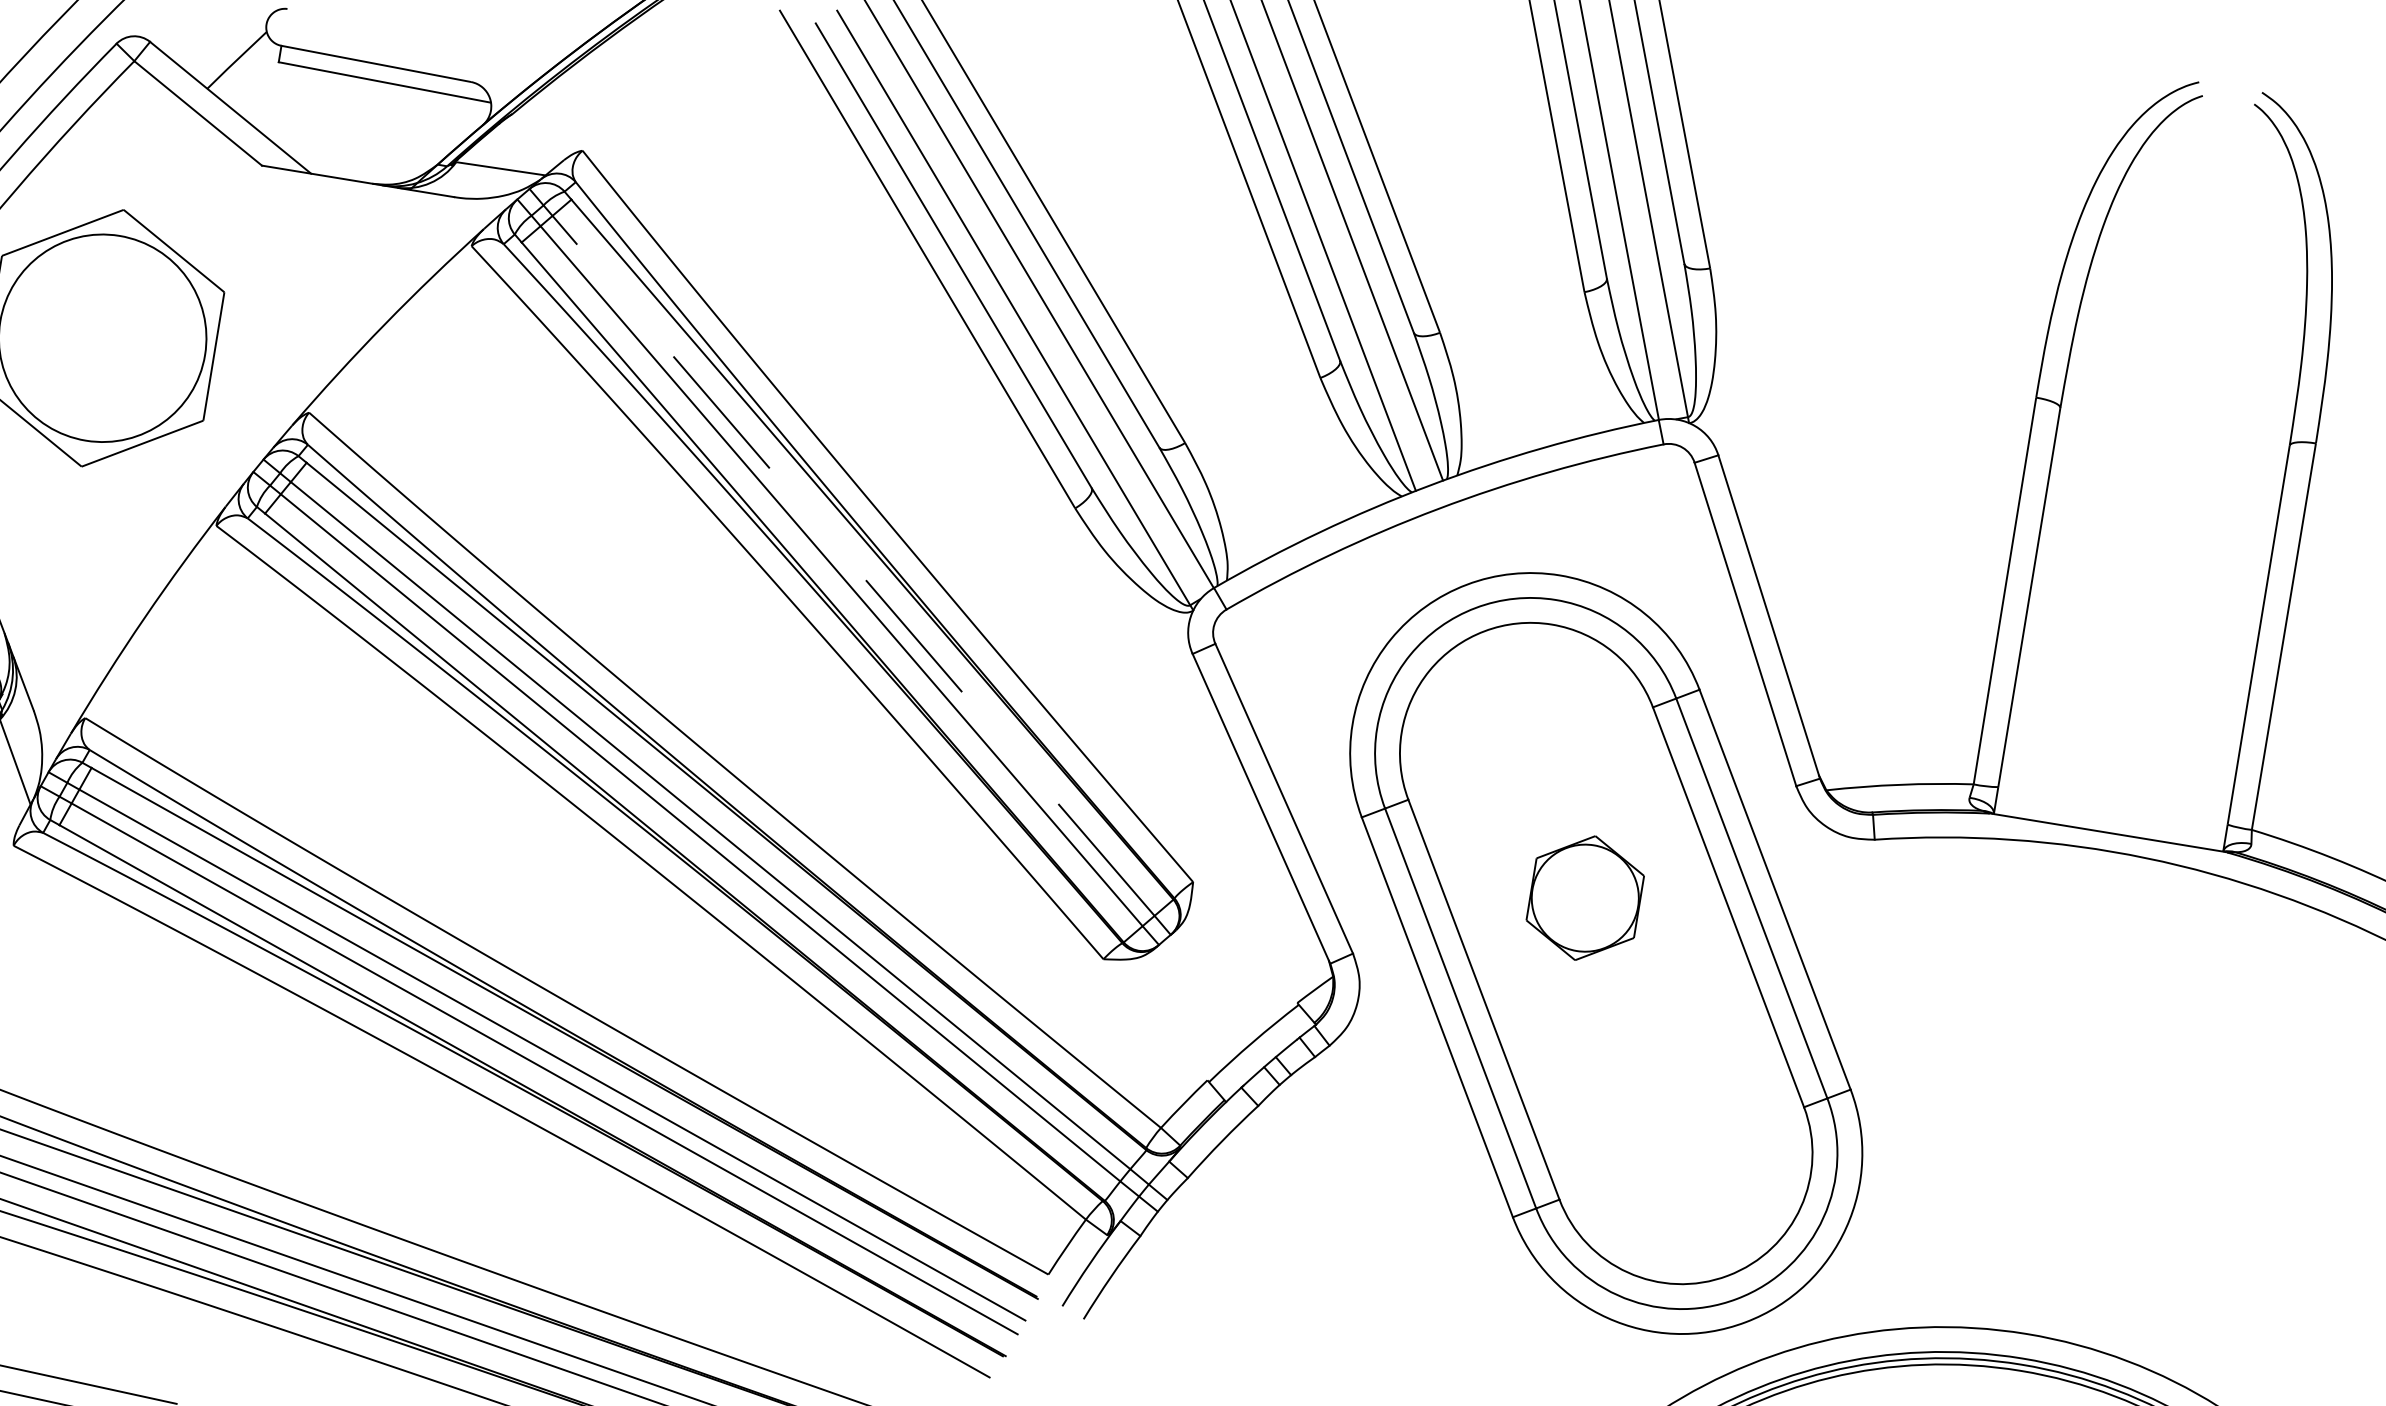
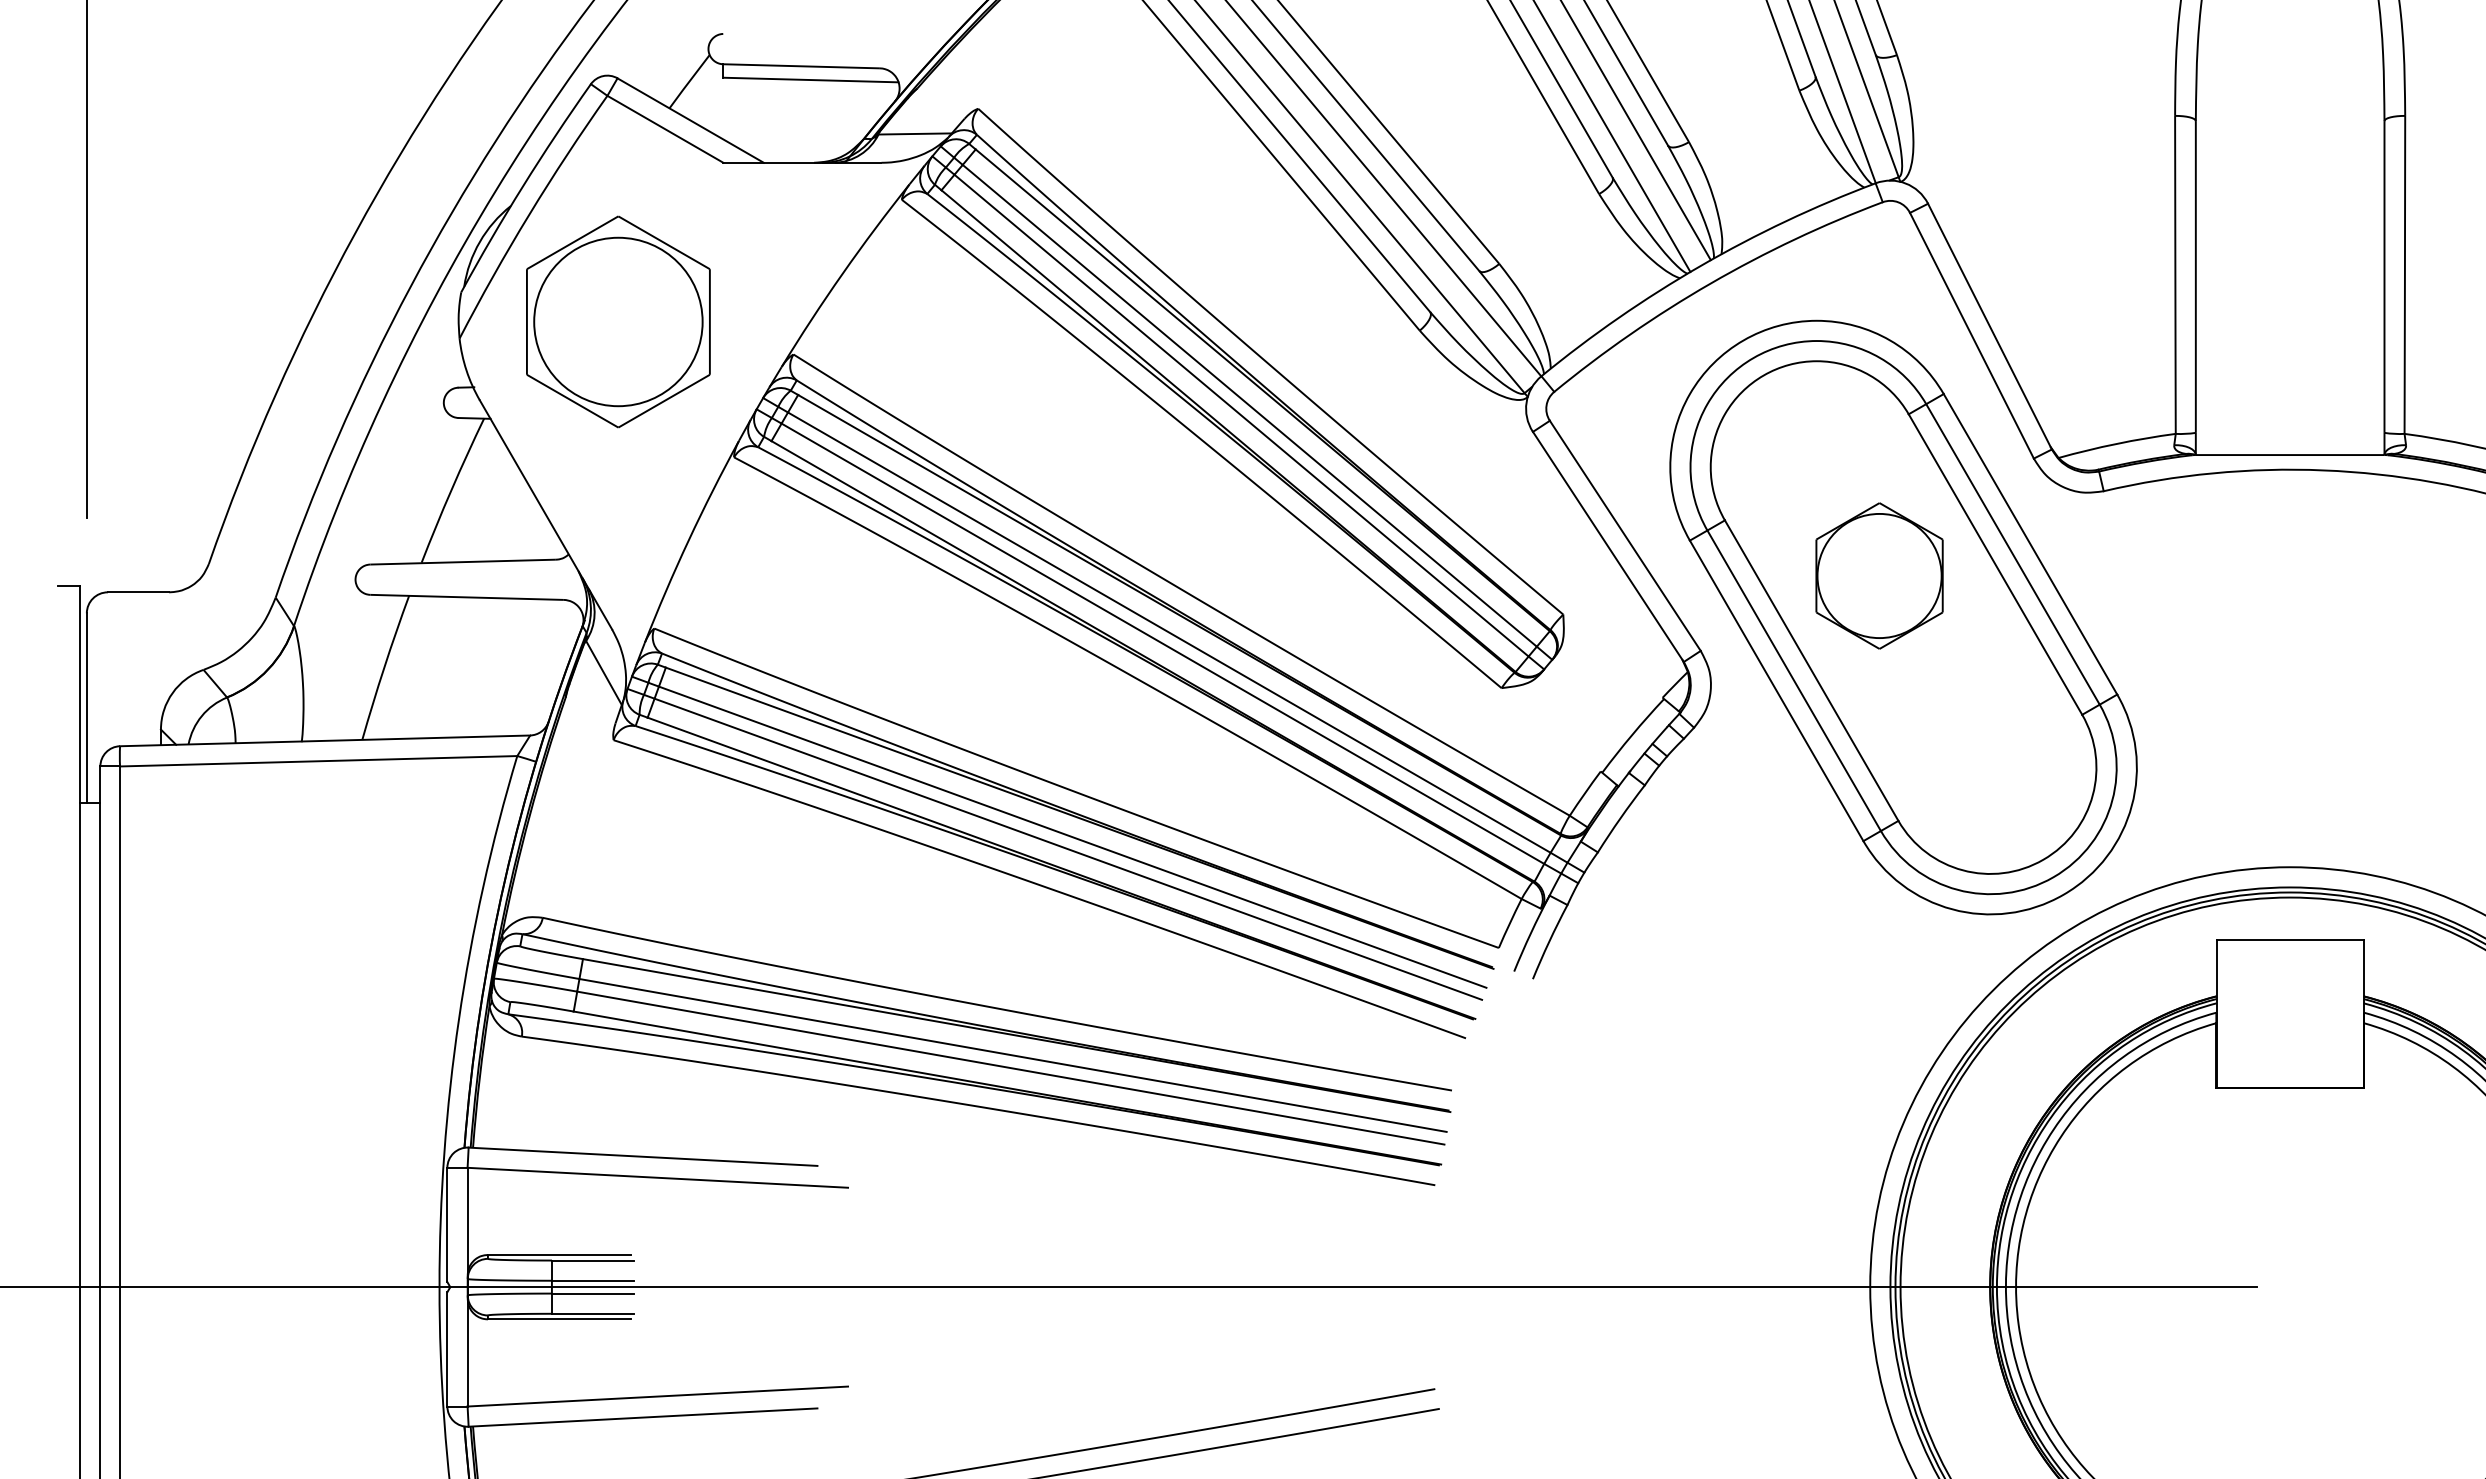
line: (853, 565) -> (1249, 405), dashed -> solid
part: (1585, 897) -> (1879, 575), size x1.43

